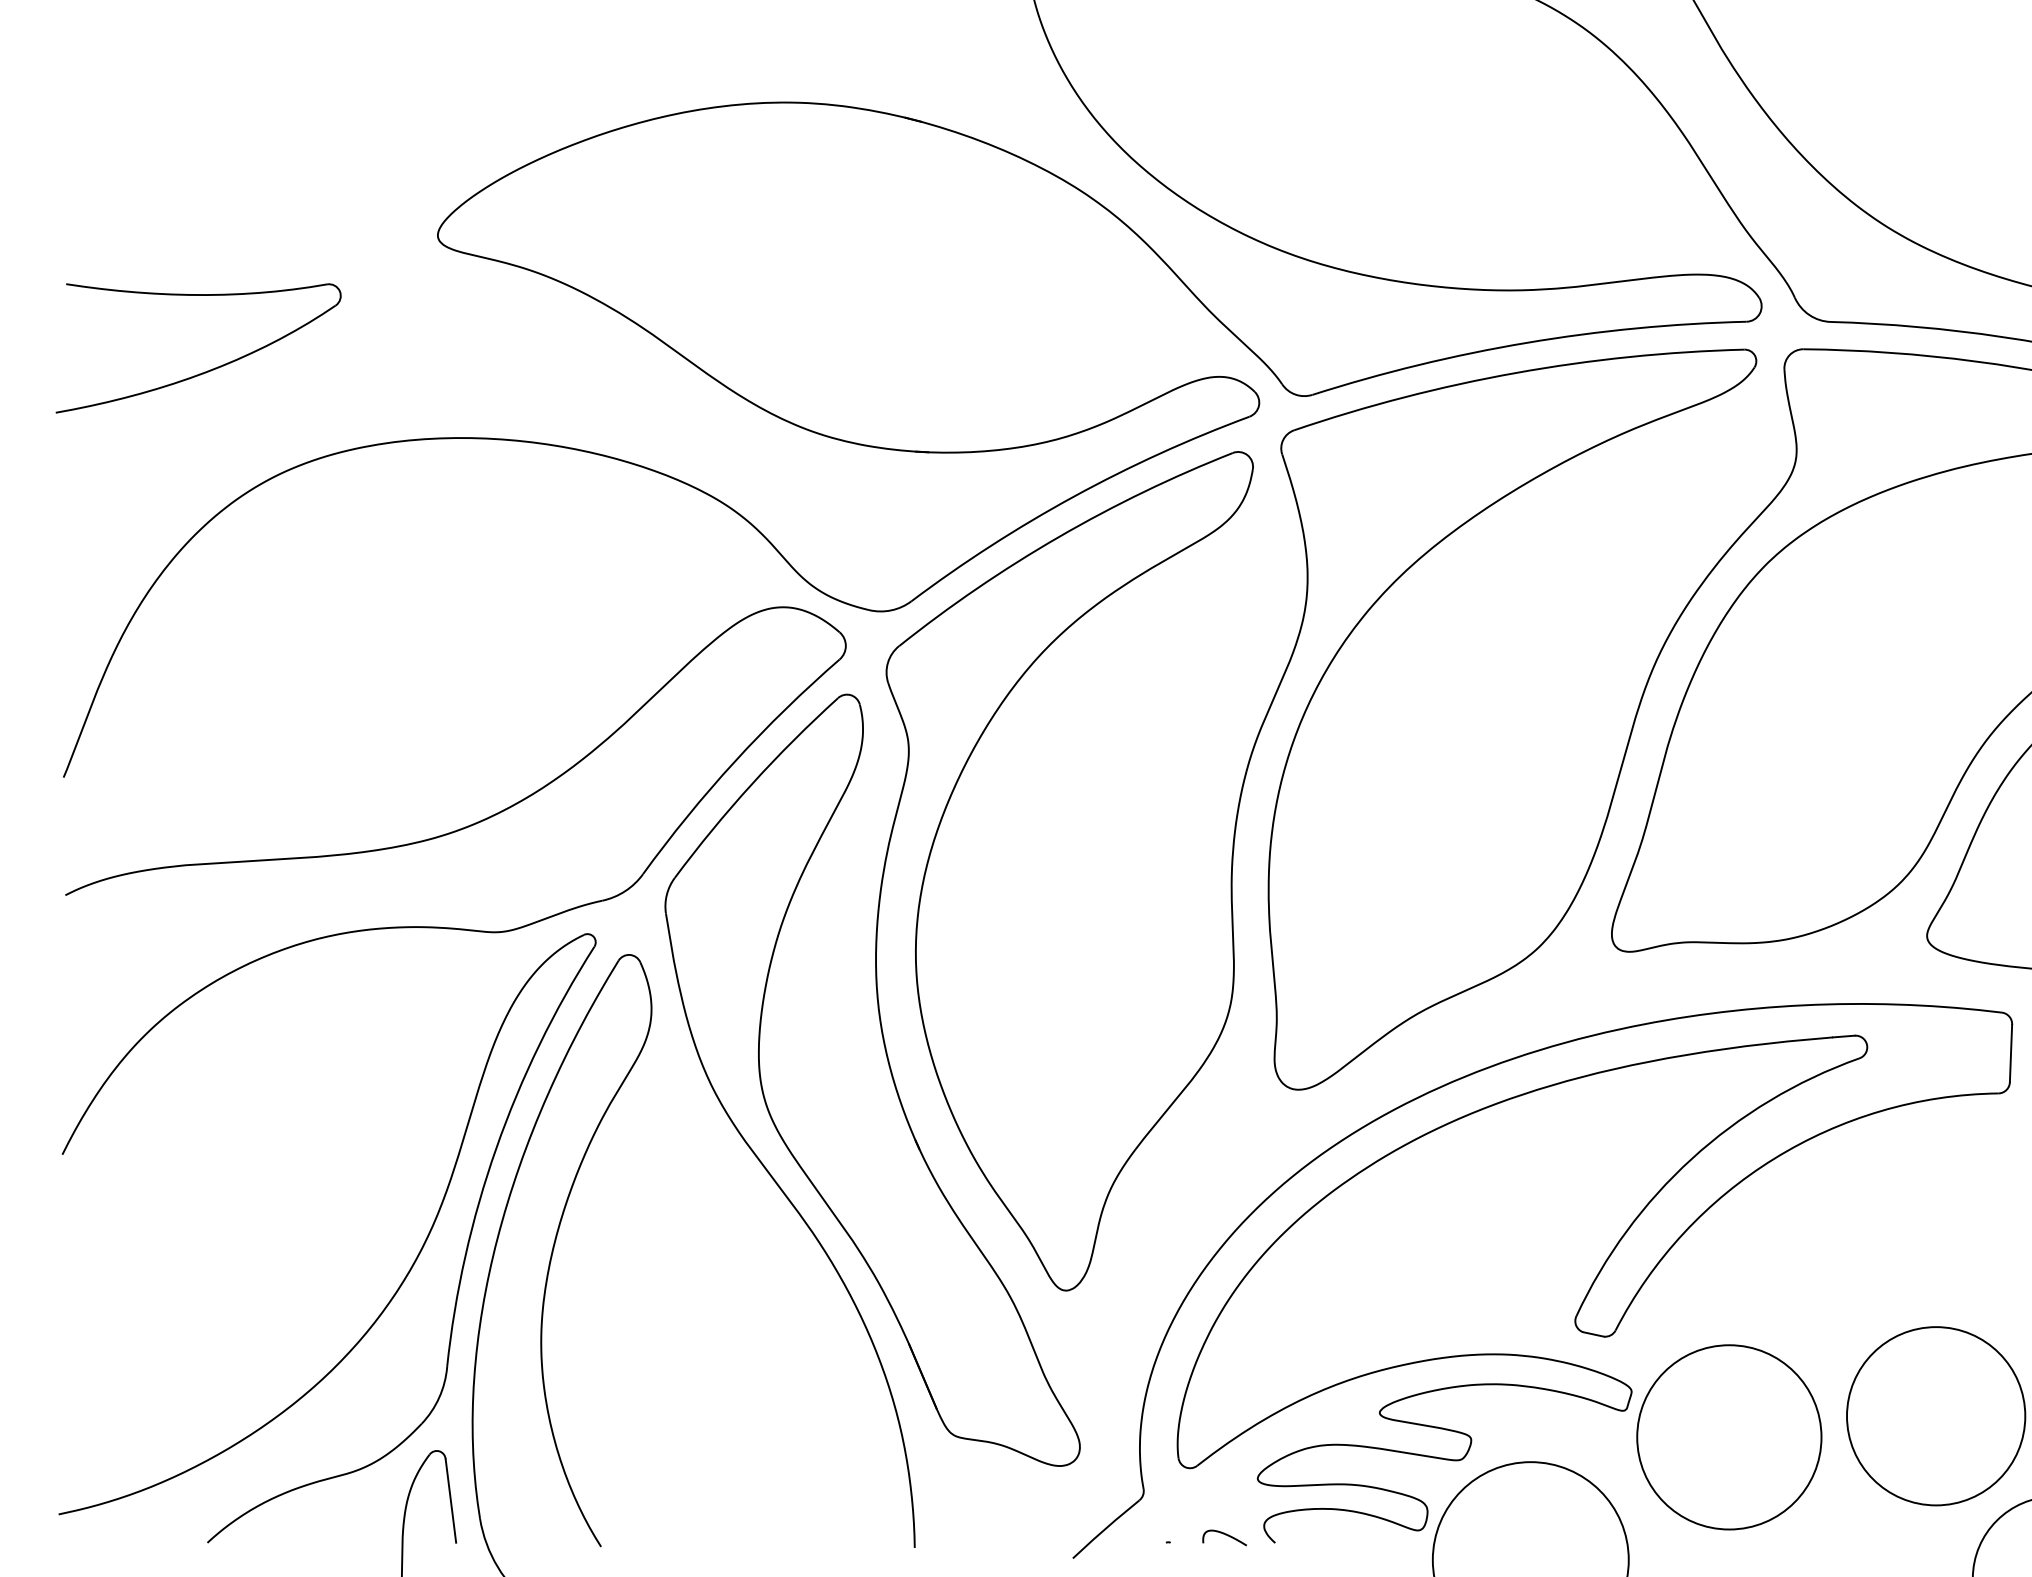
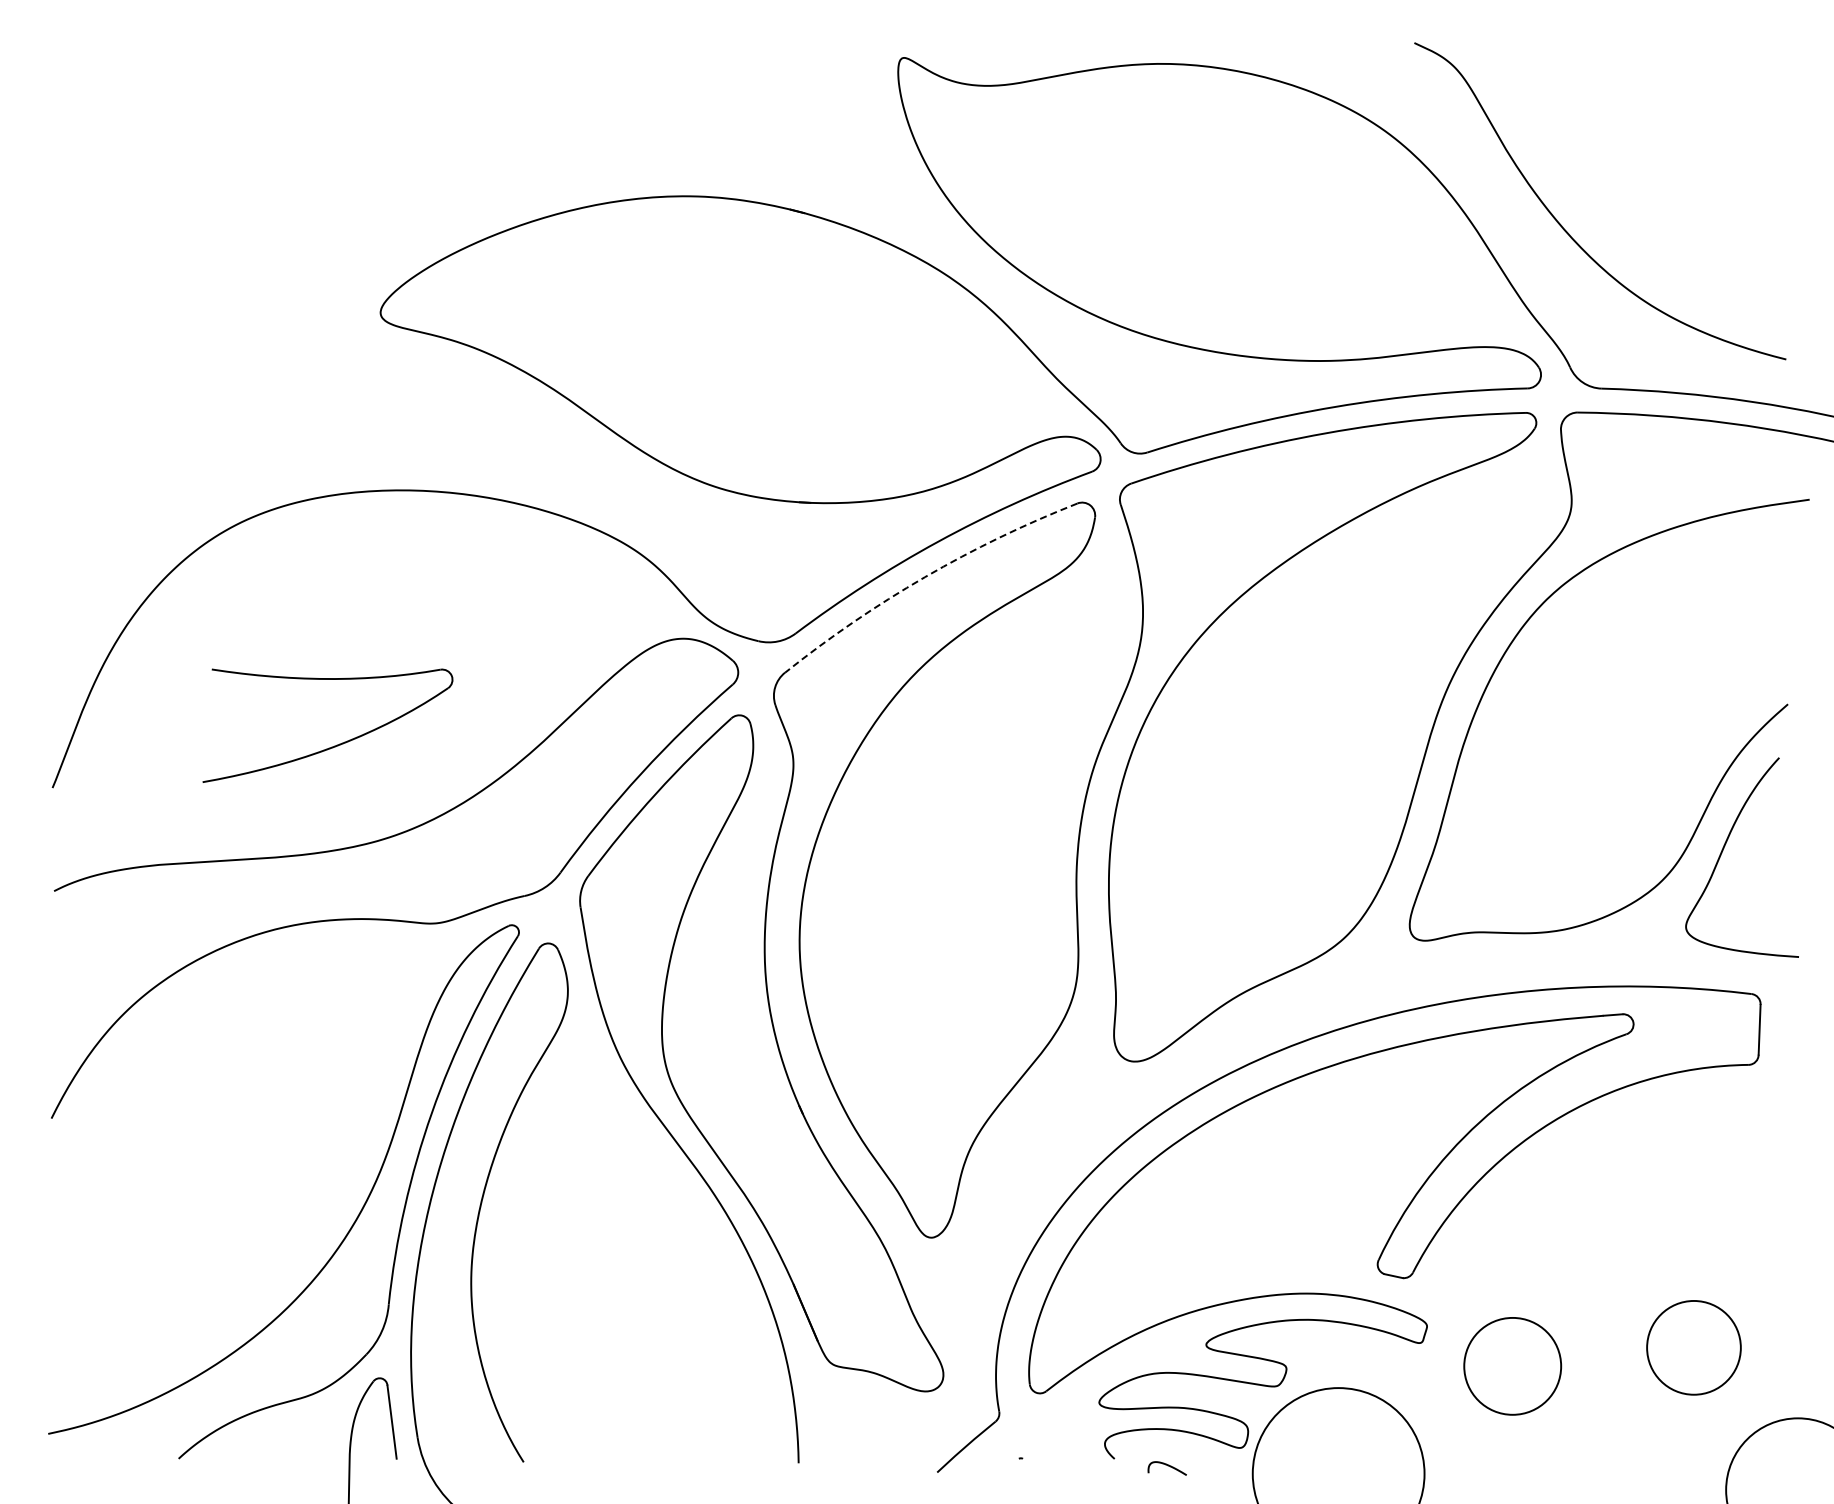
part: (206, 370) -> (334, 745), moved
arc: (1058, 537) -> (924, 577), solid -> dashed
circle: (1935, 1415) -> (1693, 1347), size x0.6
circle: (1729, 1437) -> (1512, 1366), size x0.6
curve: (1226, 1535) -> (1168, 1466), moved

